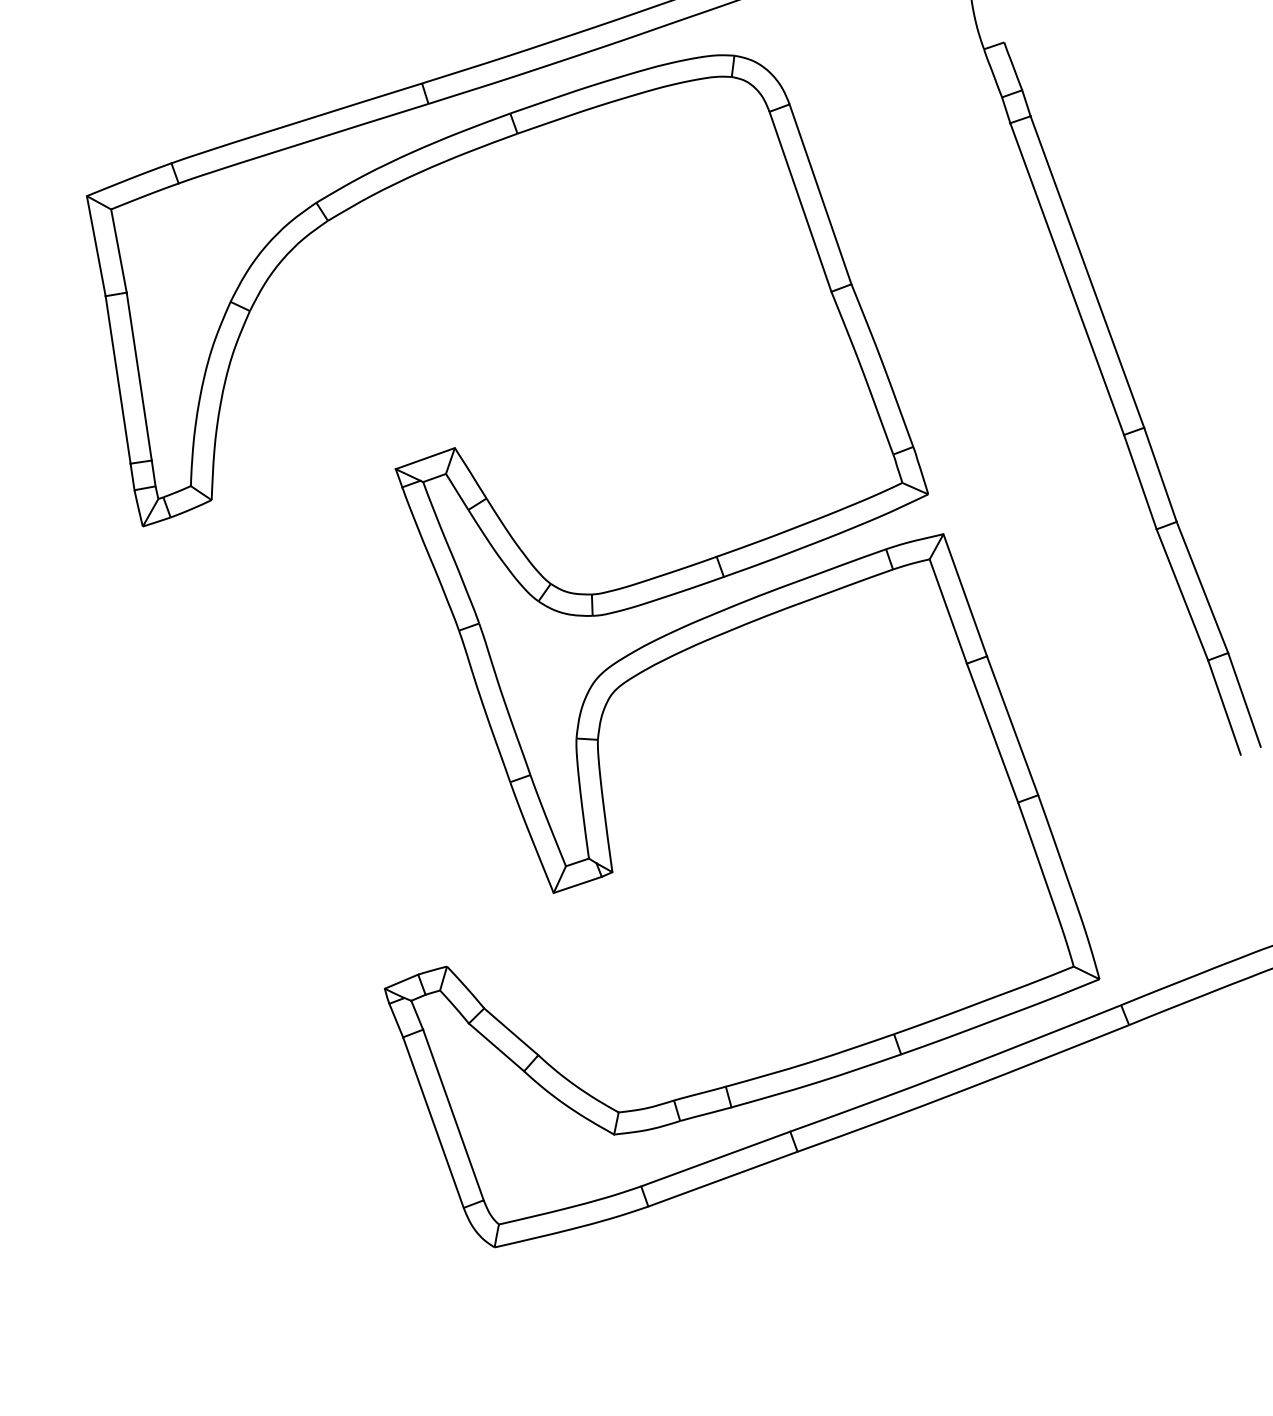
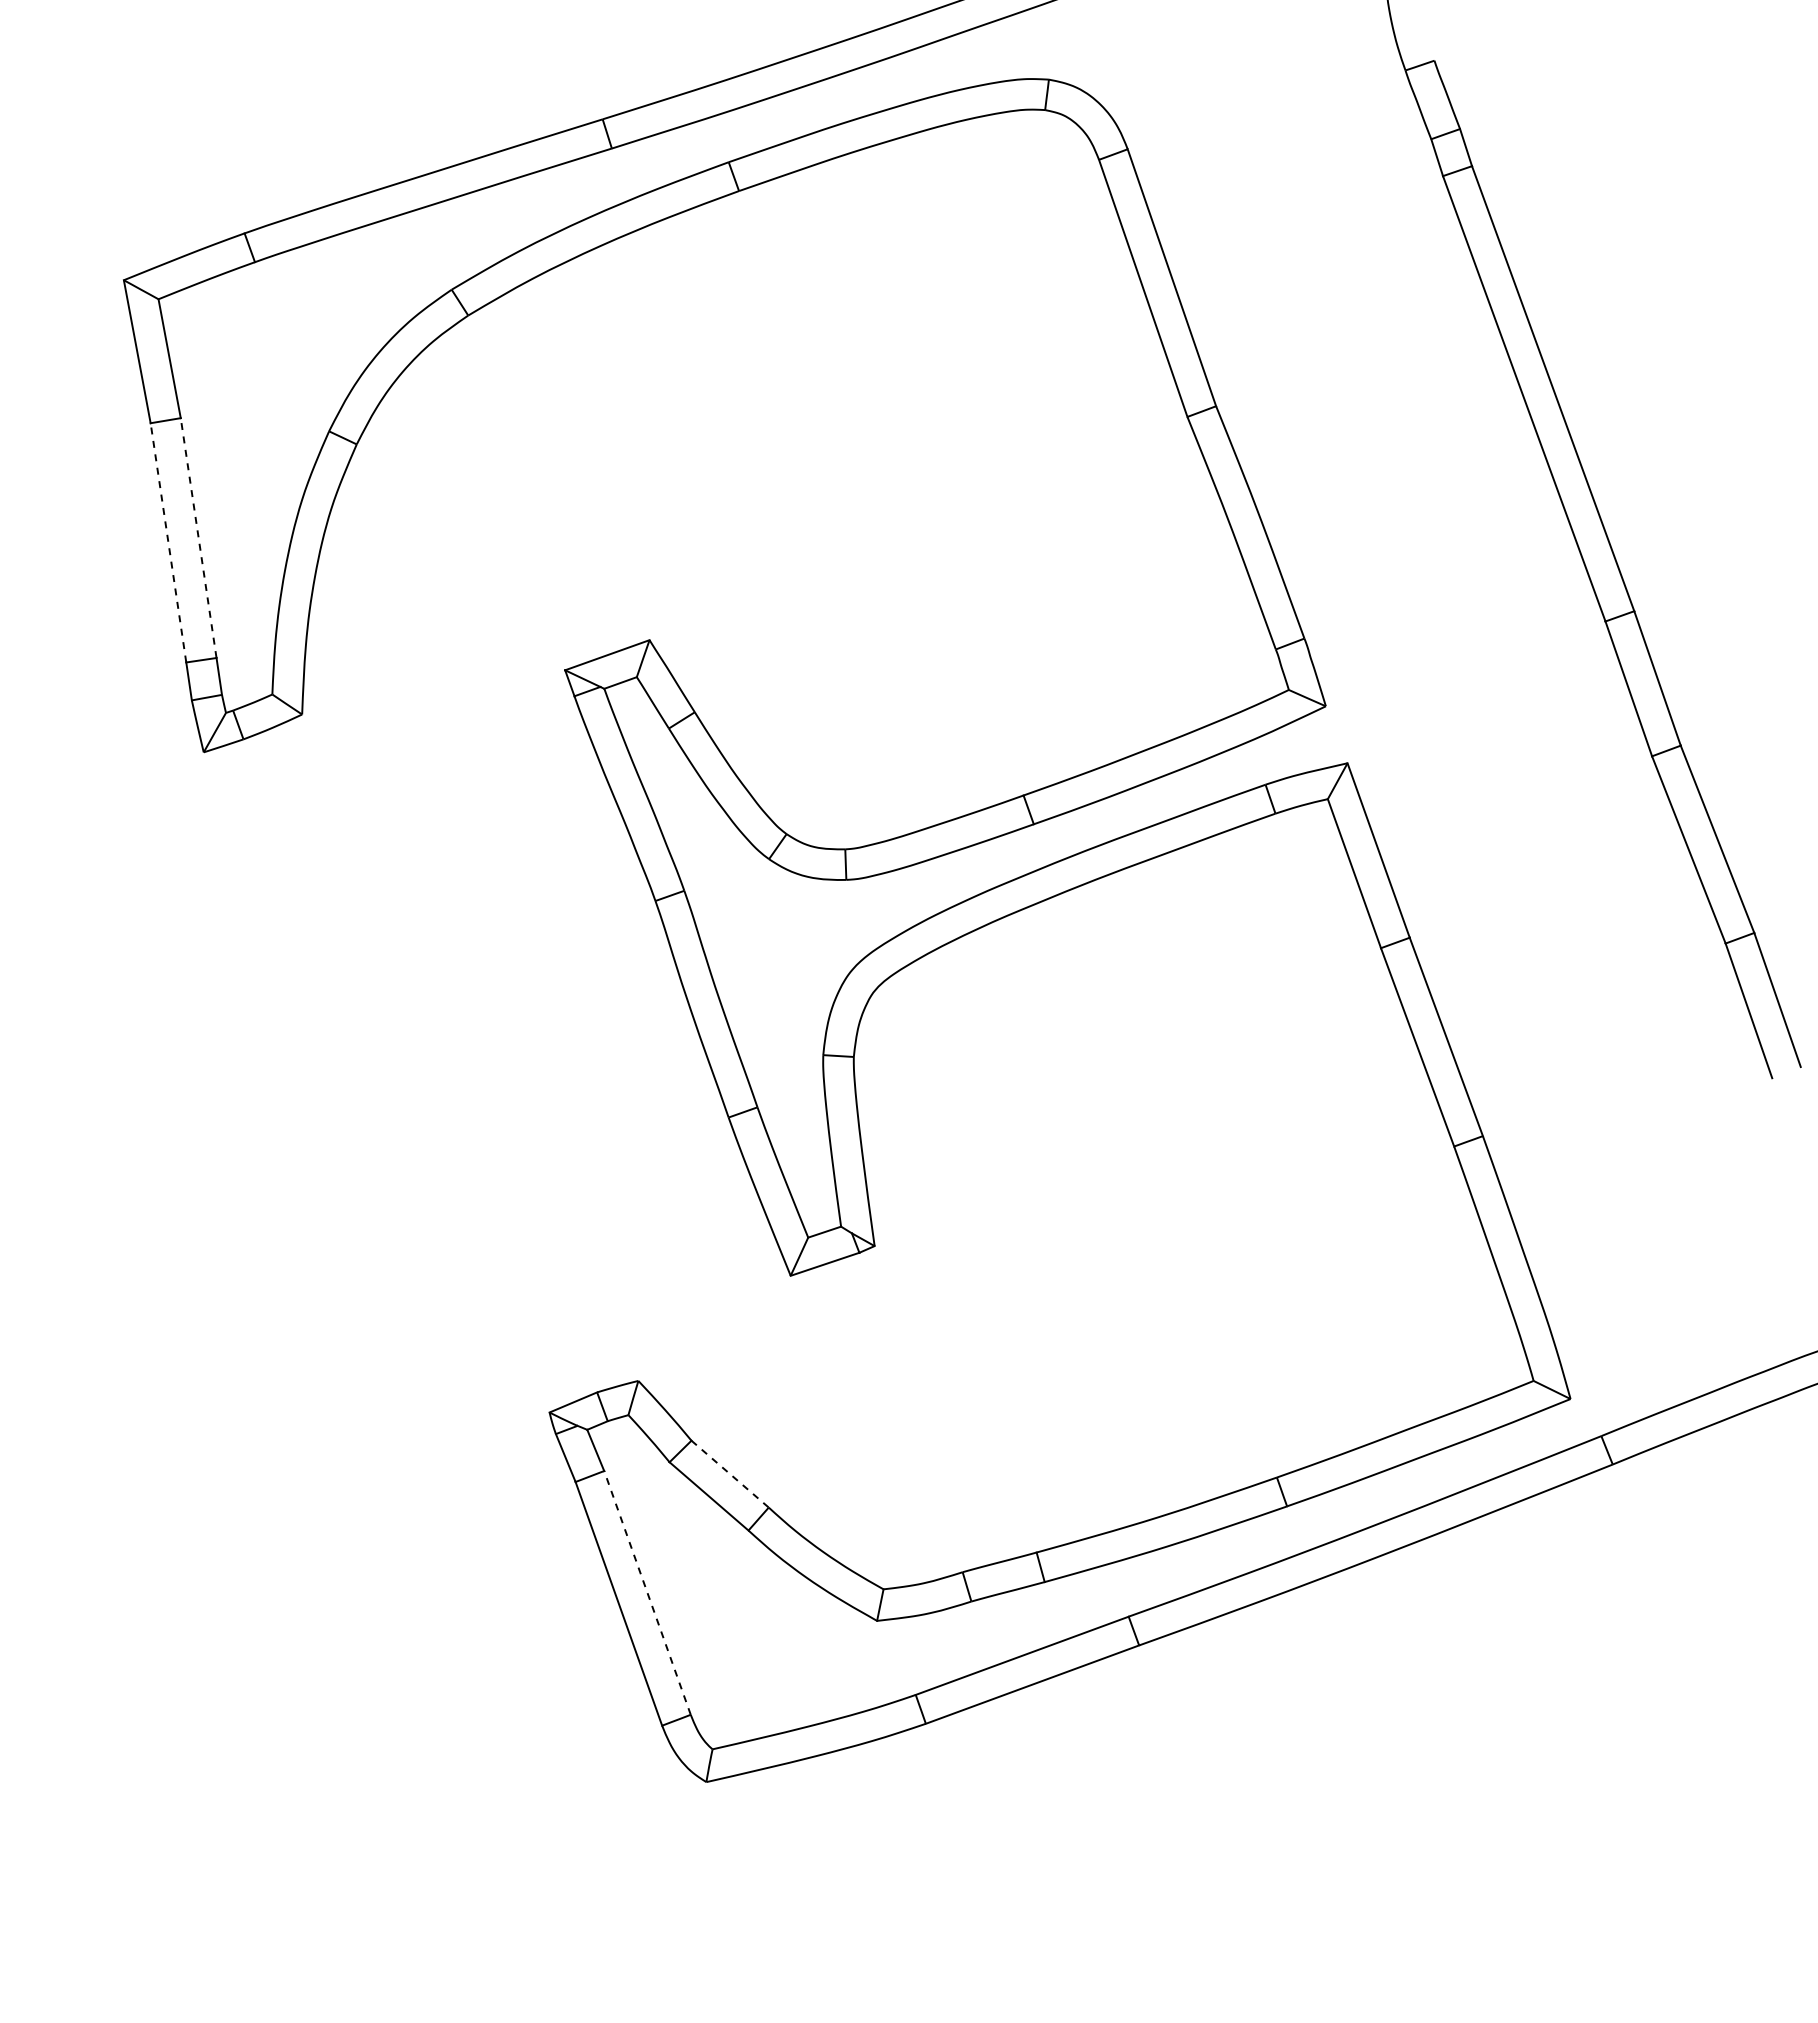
line: (139, 376) -> (198, 537), solid -> dashed
line: (118, 379) -> (168, 542), solid -> dashed
line: (511, 1032) -> (730, 1474), solid -> dashed
line: (453, 1114) -> (647, 1592), solid -> dashed

